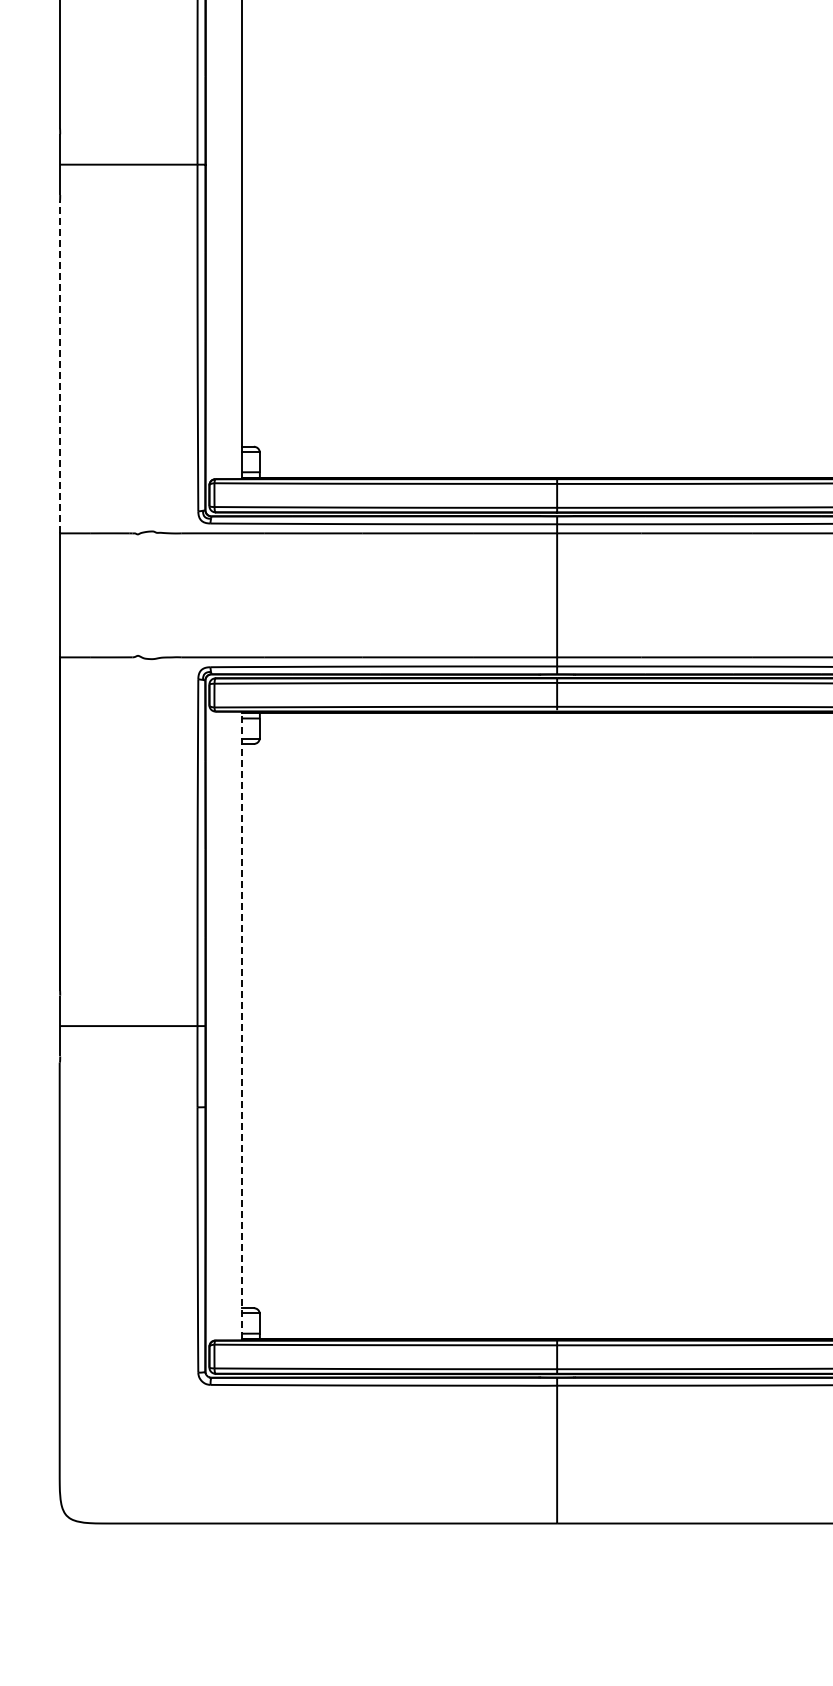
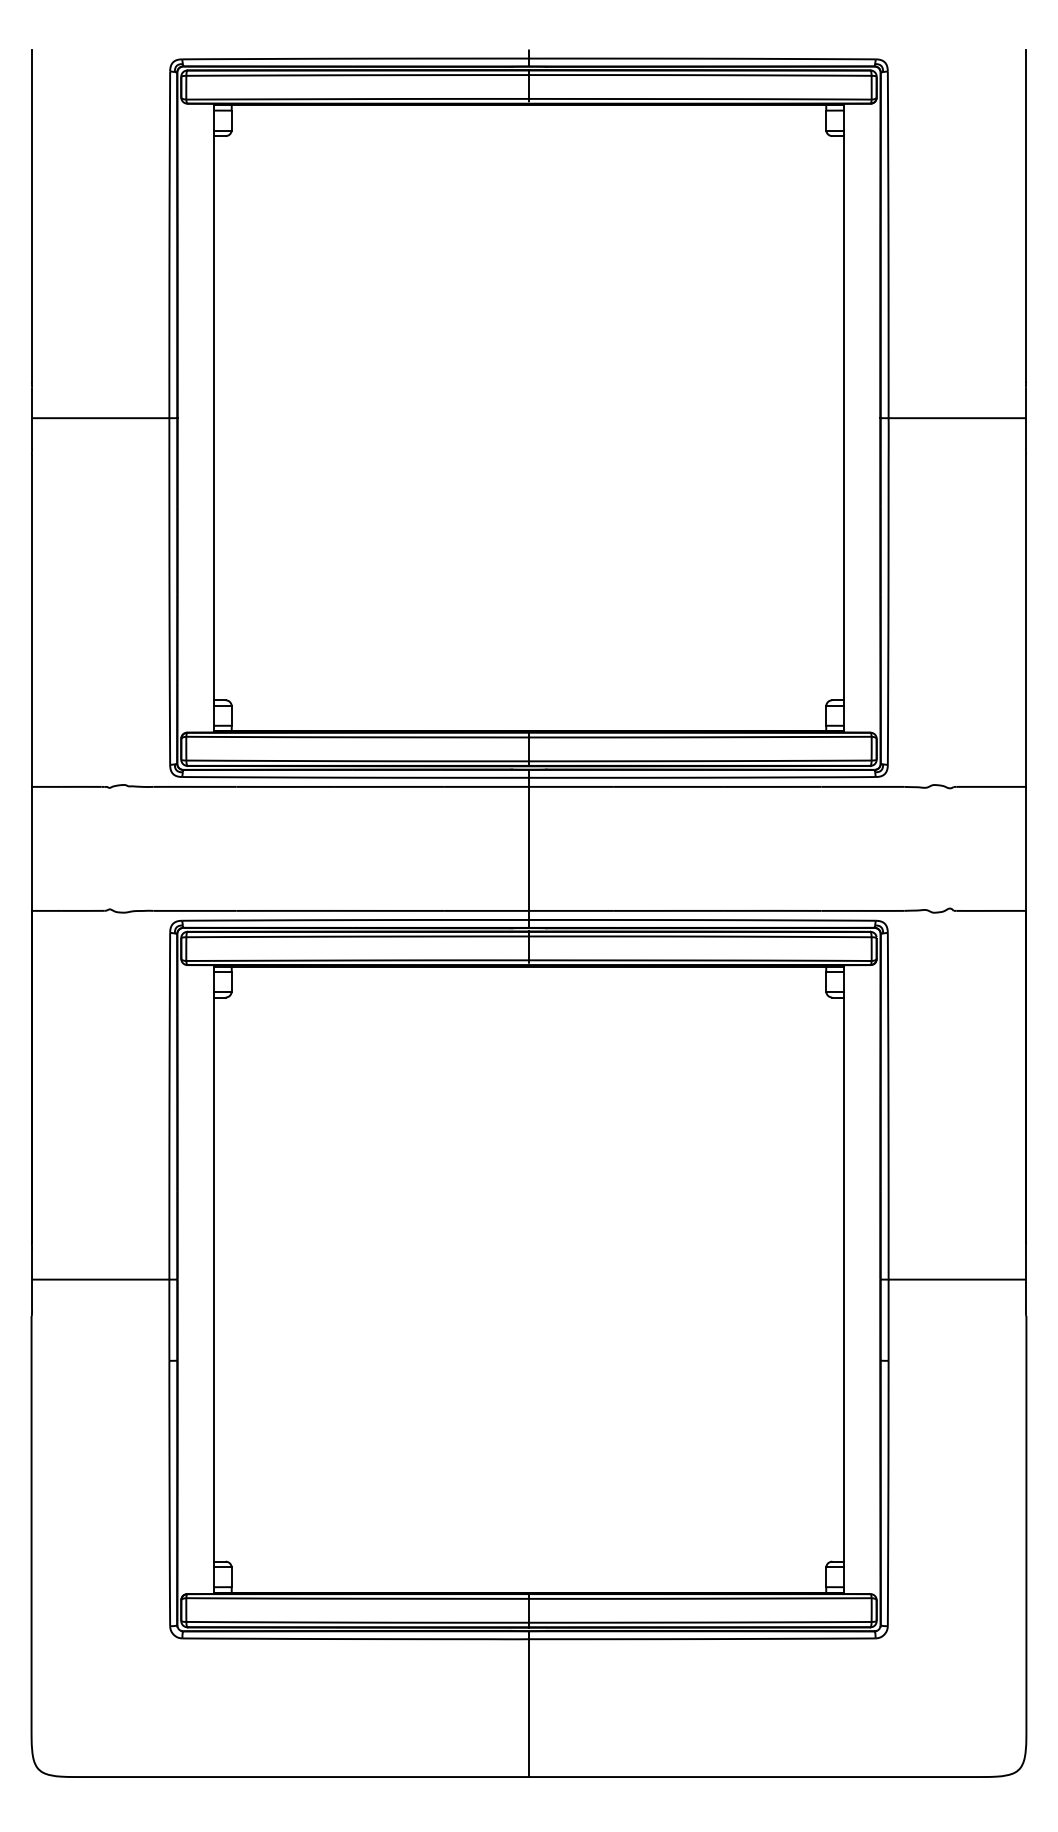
line: (59, 366) -> (31, 620), dashed -> solid
line: (242, 1025) -> (214, 1279), dashed -> solid

